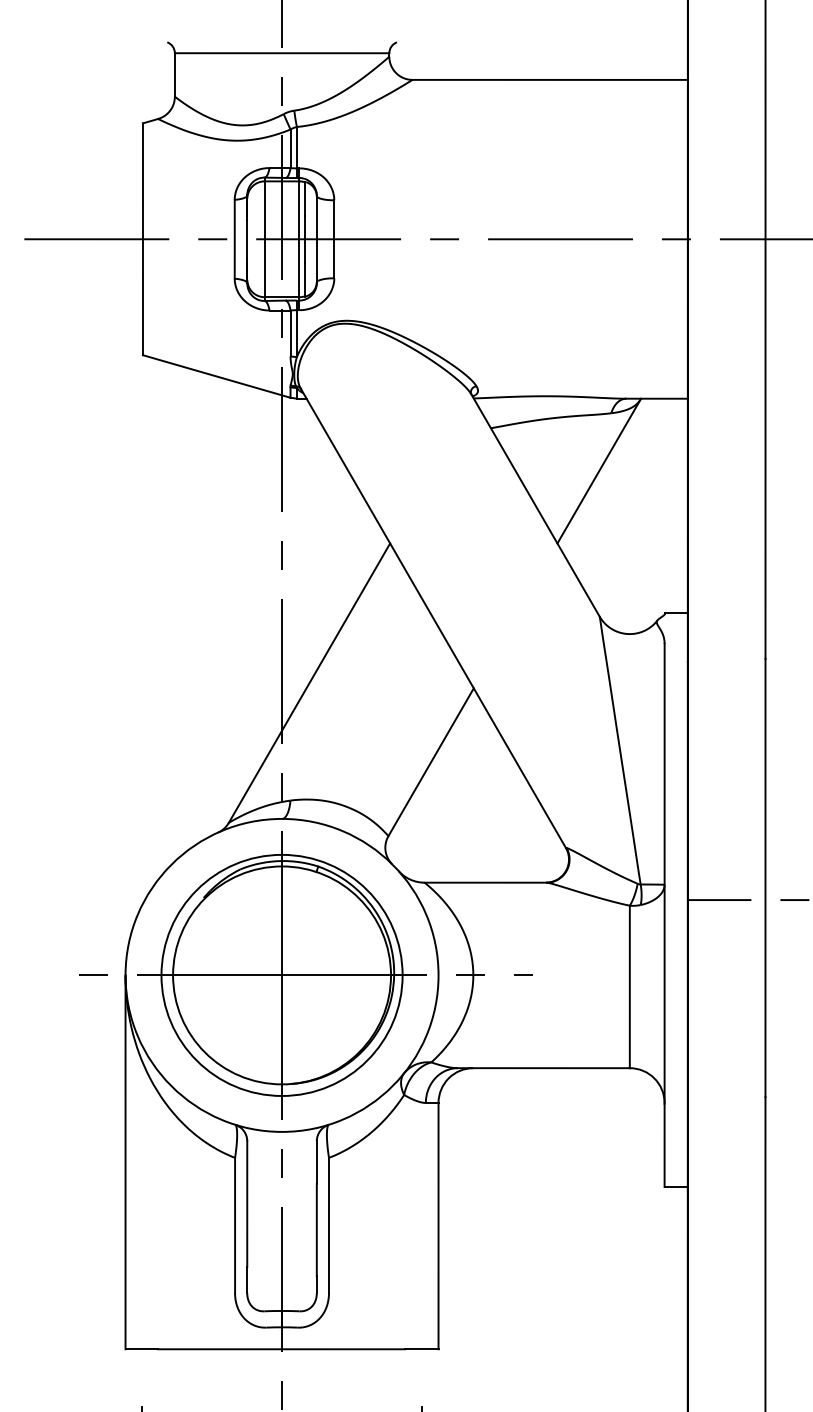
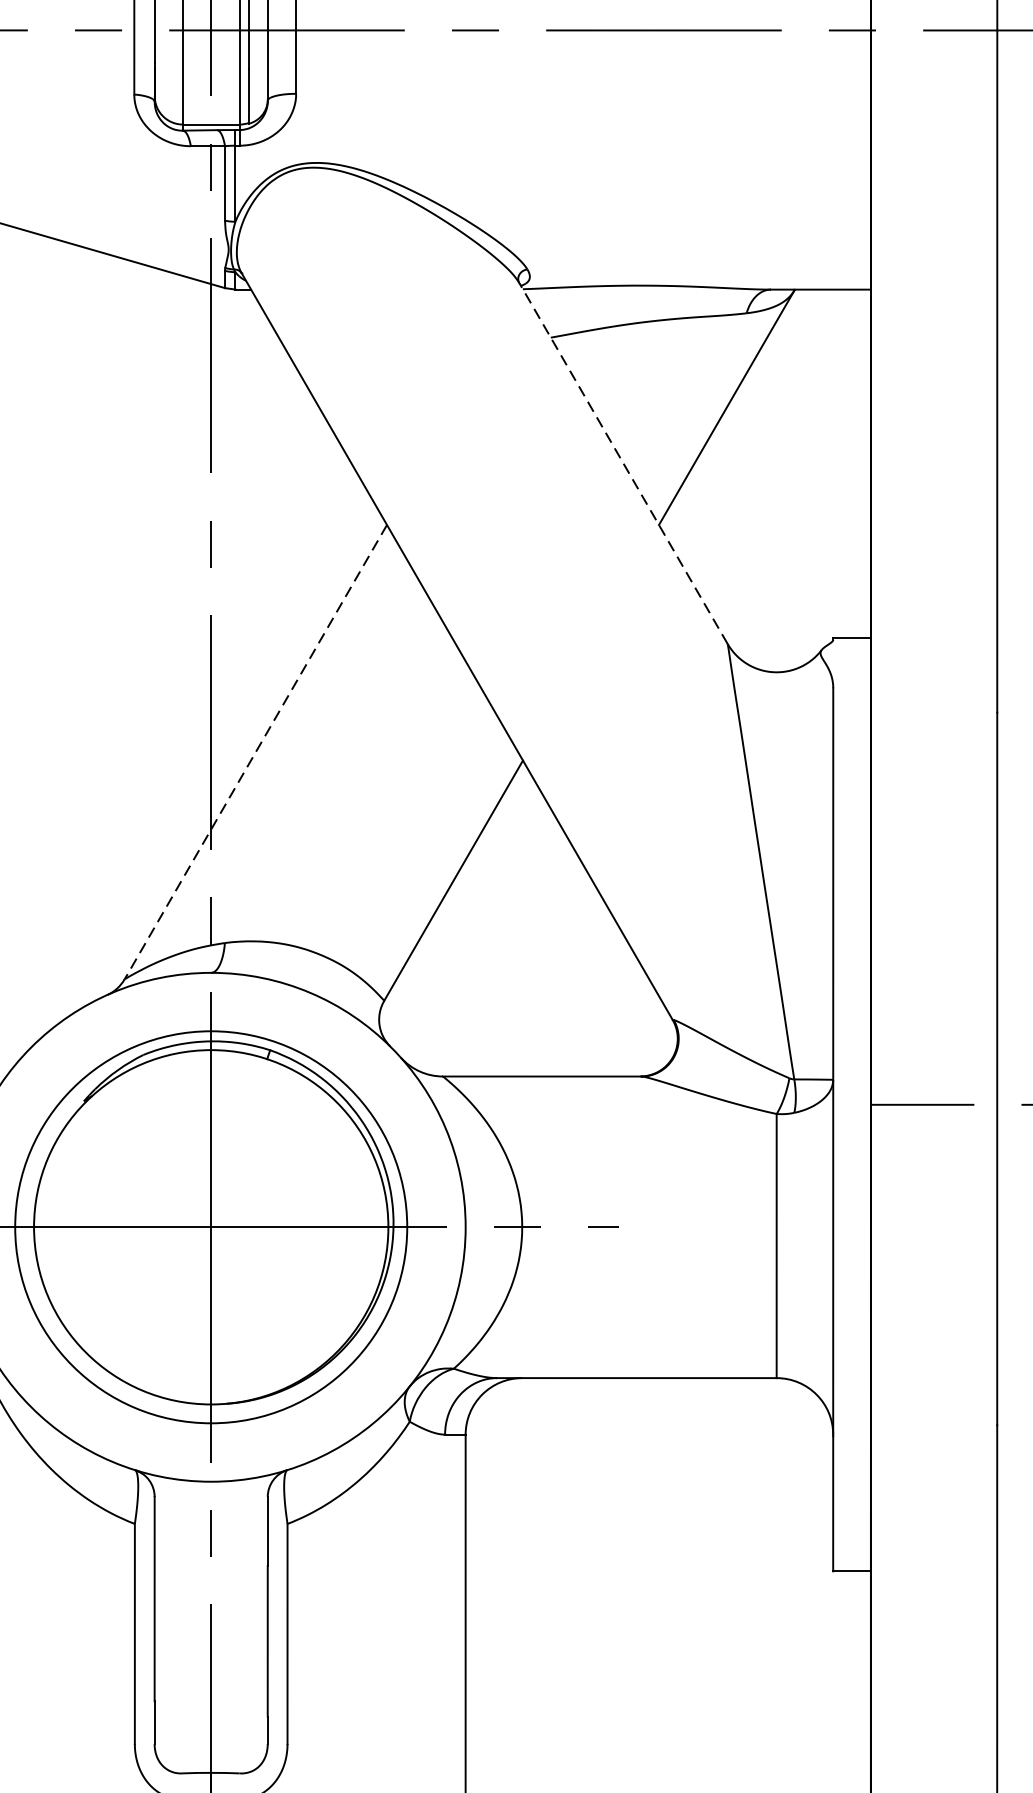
line: (535, 505) -> (623, 463), solid -> dashed
line: (309, 683) -> (255, 752), solid -> dashed

